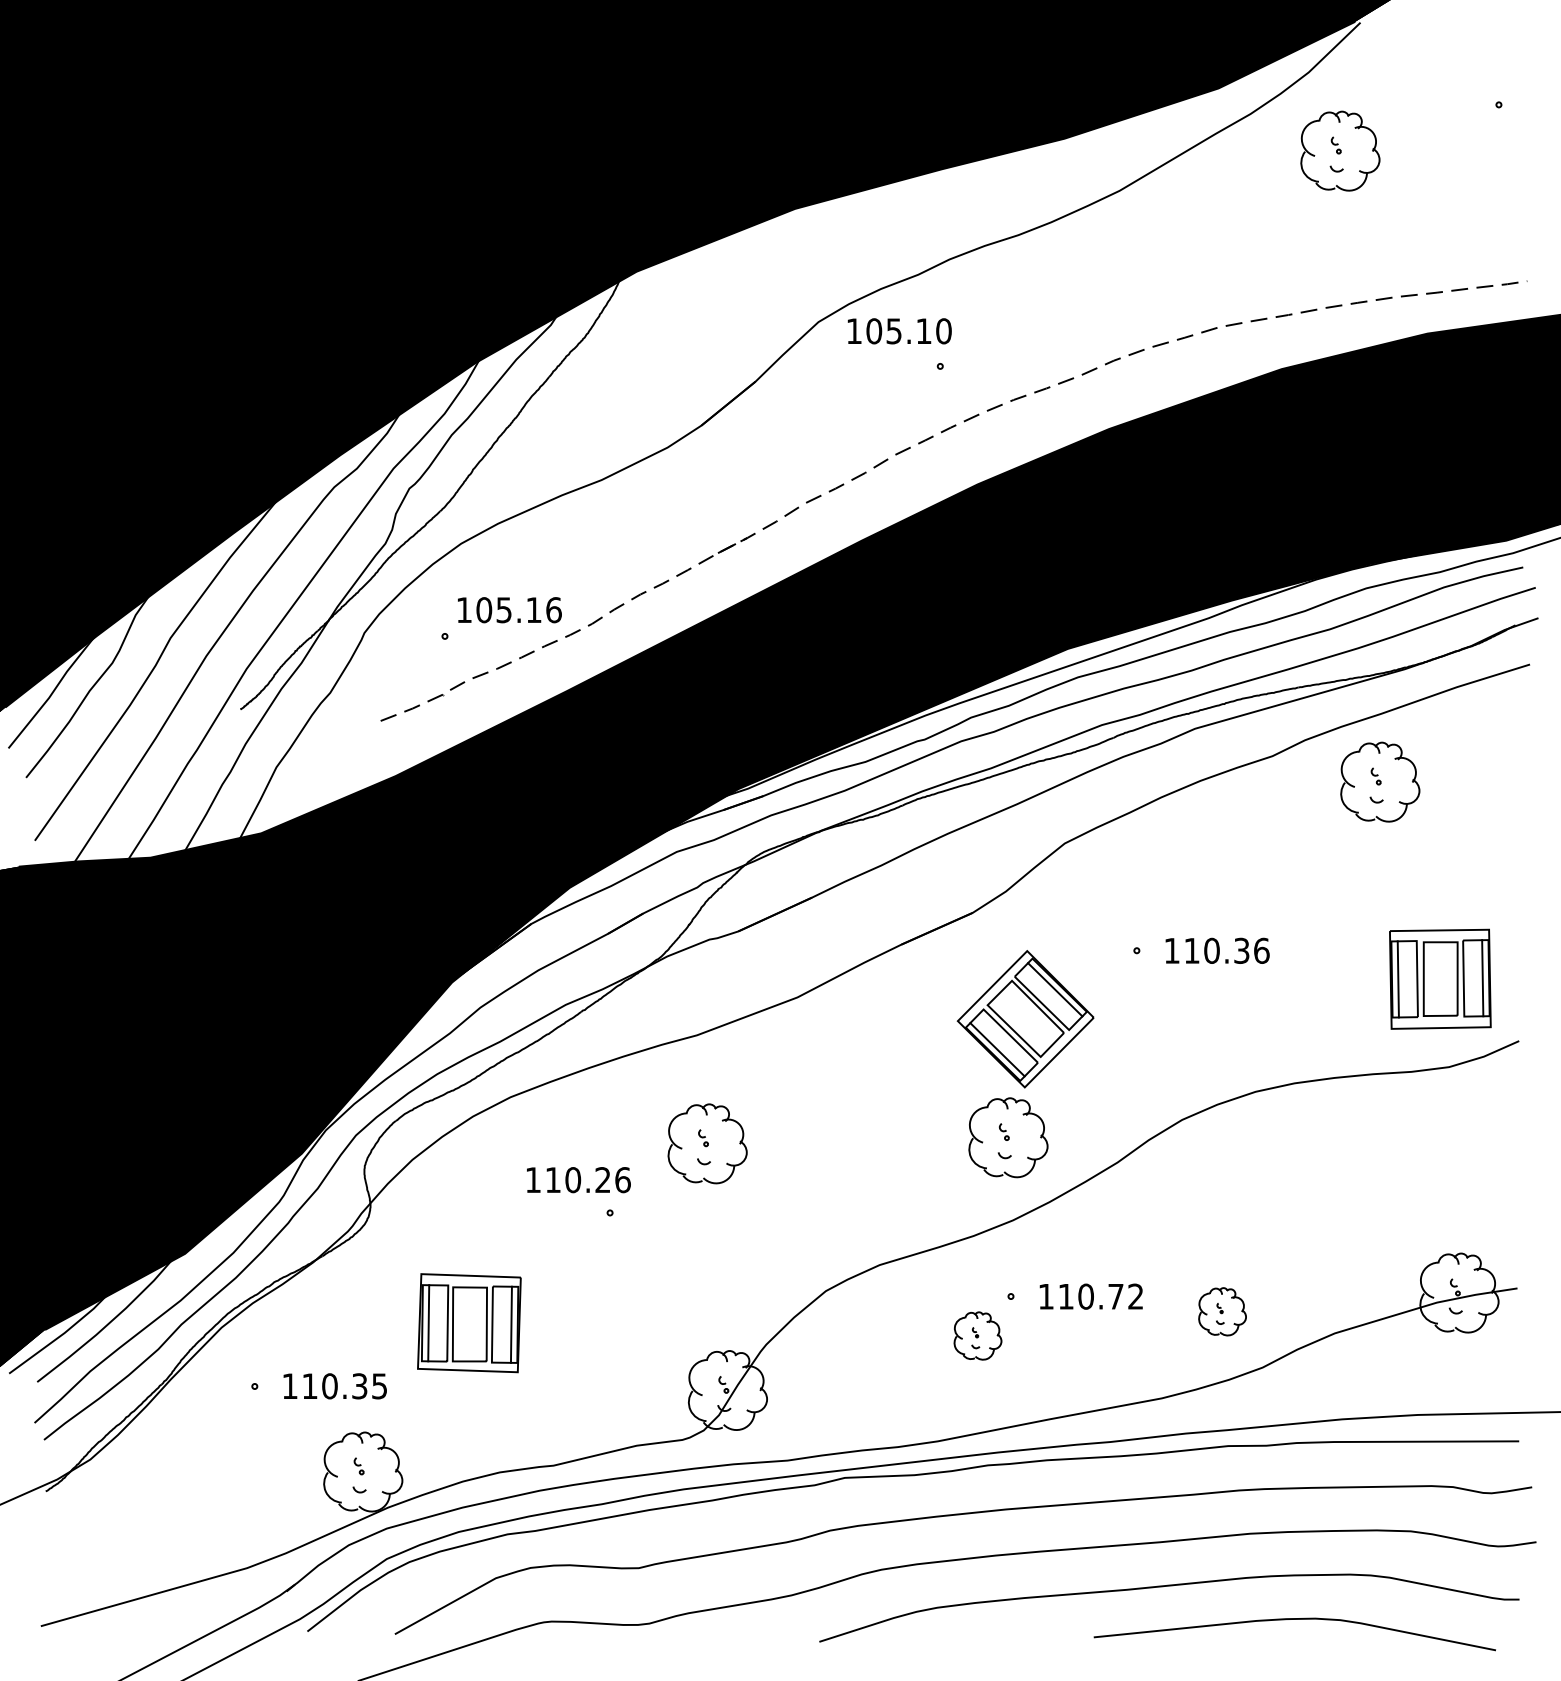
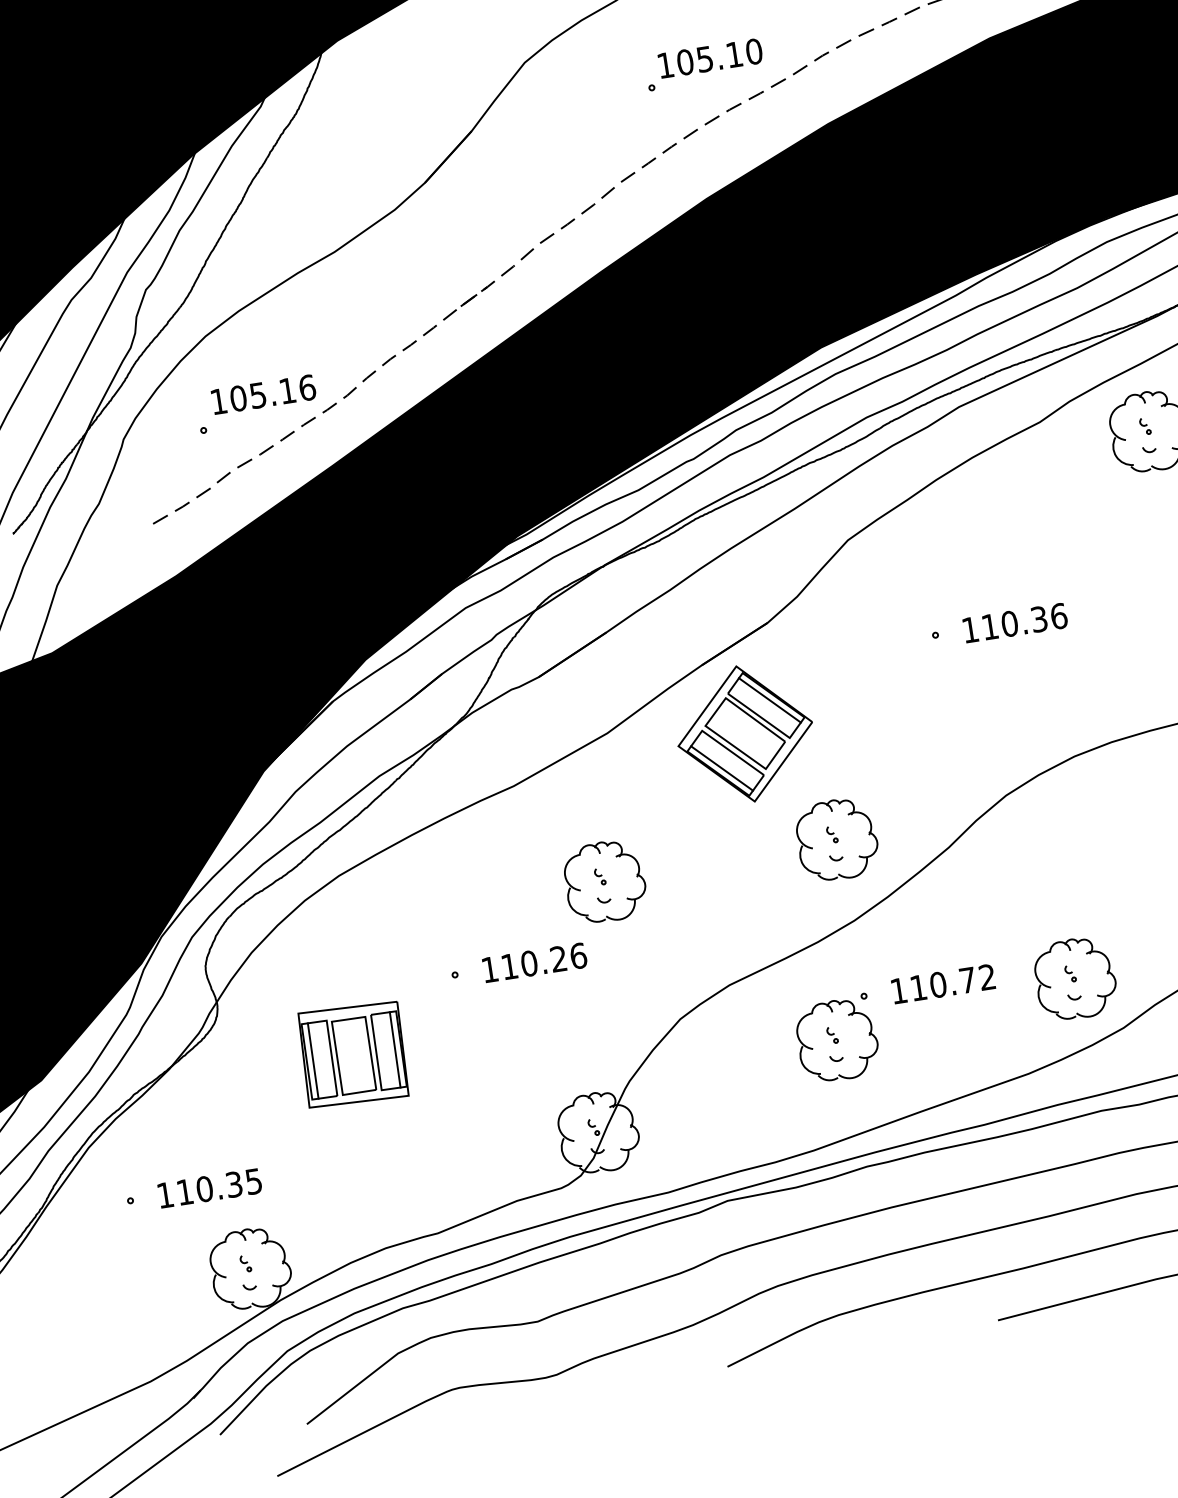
text: (899, 331) -> (710, 58), moved
part: (1025, 1019) -> (745, 734), moved
part: (707, 1143) -> (604, 881), moved
text: (578, 1180) -> (534, 963), moved
part: (1222, 1311) -> (1075, 978), size x1.67
part: (469, 1323) -> (353, 1055), moved
part: (977, 1335) -> (836, 1039), size x1.67

